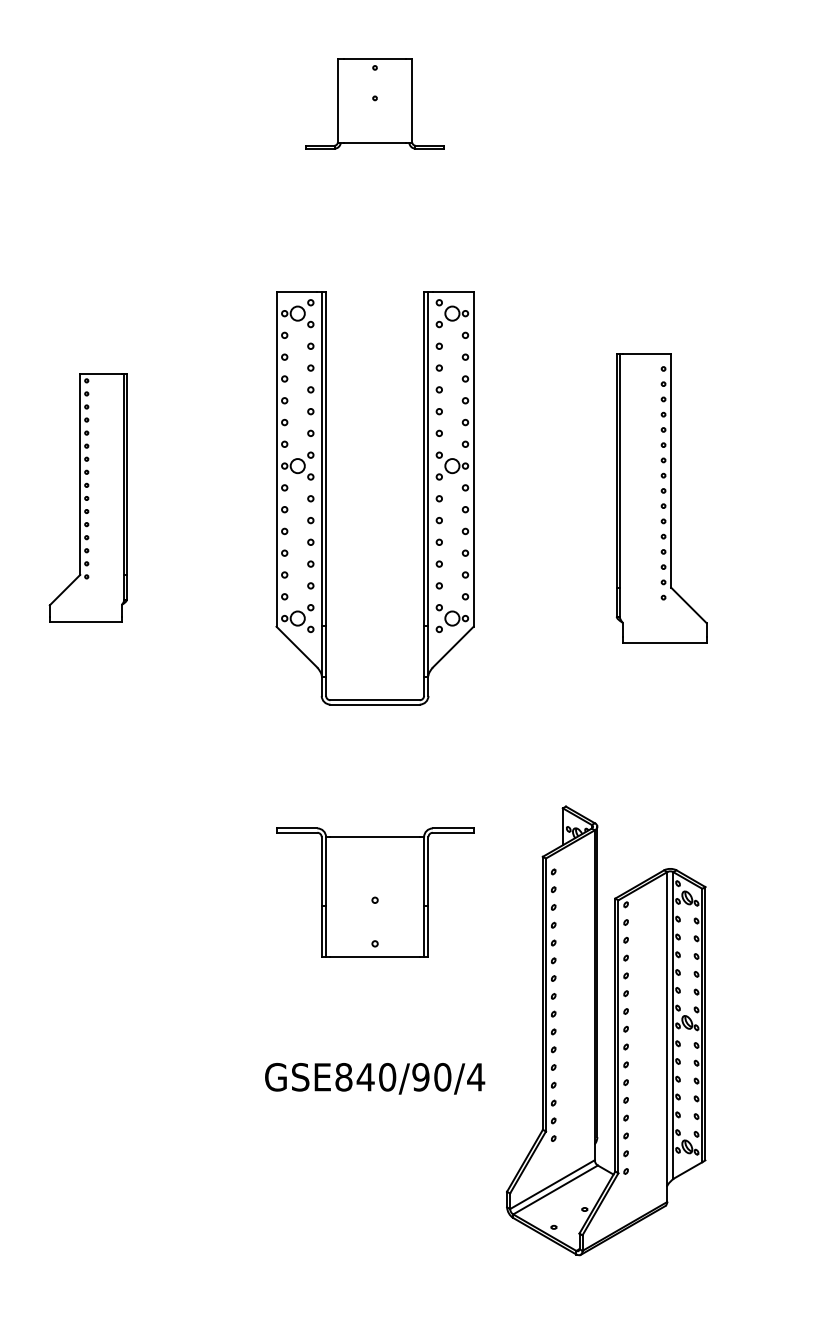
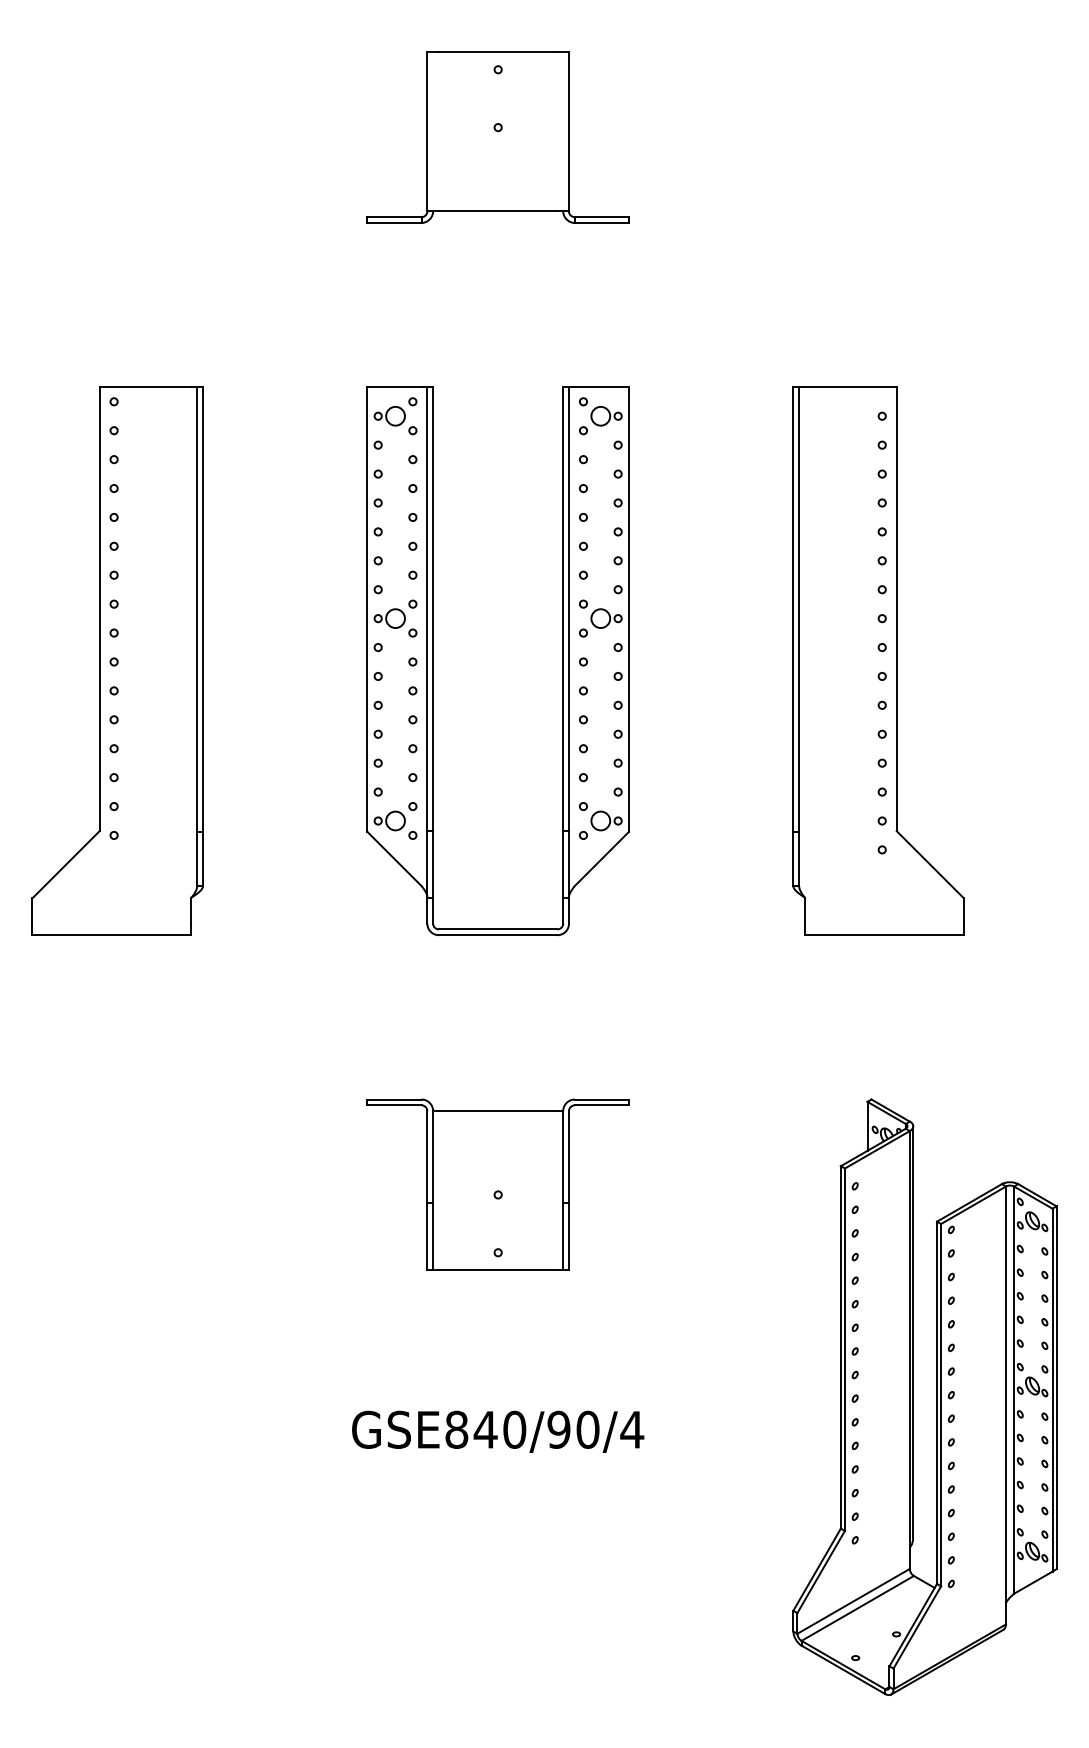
part: (374, 103) -> (497, 137), size x1.43
part: (88, 497) -> (117, 660), size x1.67
part: (661, 497) -> (878, 660), size x1.43
part: (597, 1030) -> (913, 1396), moved

